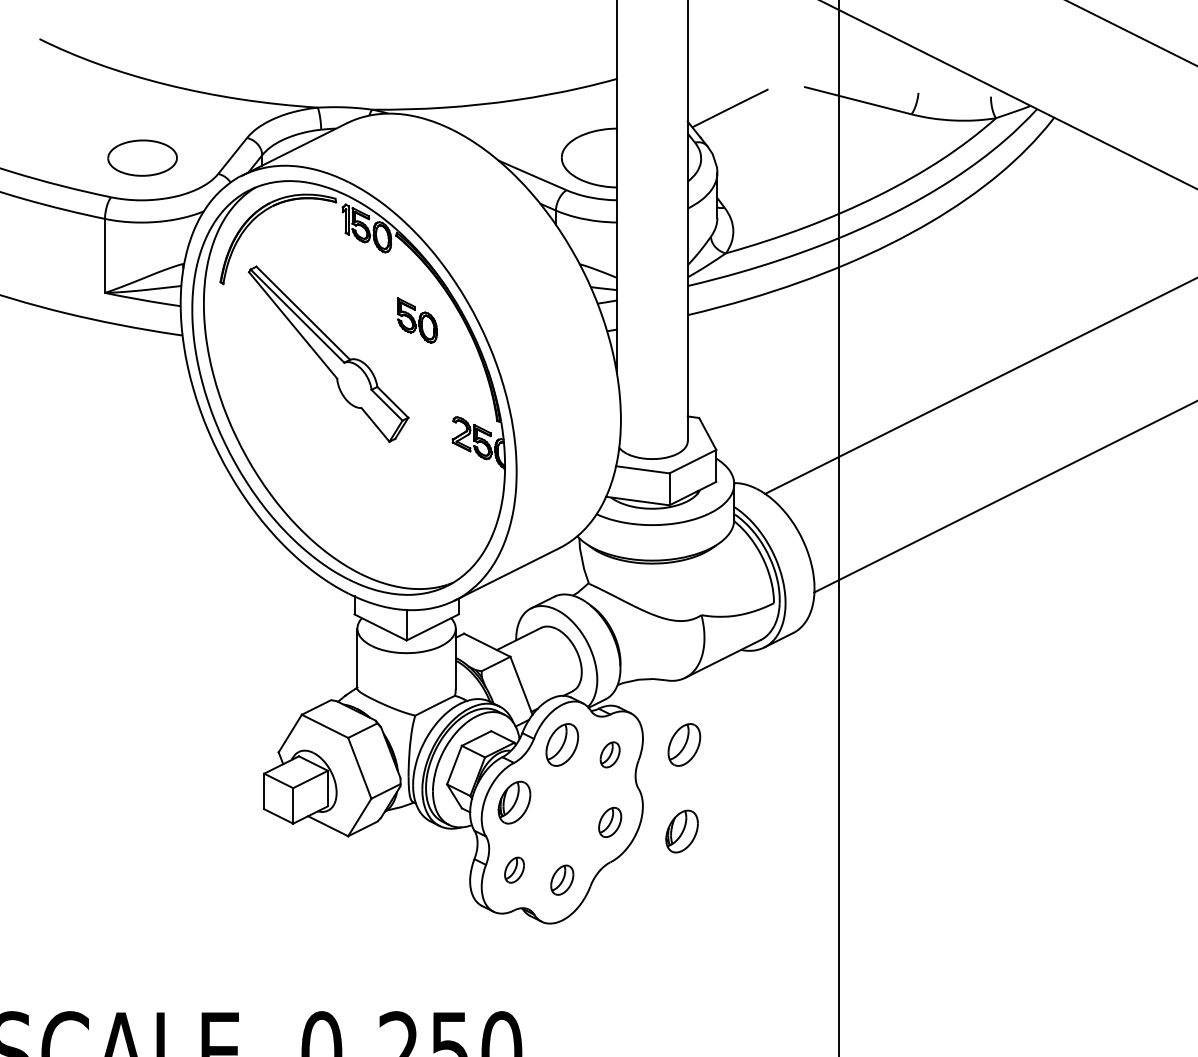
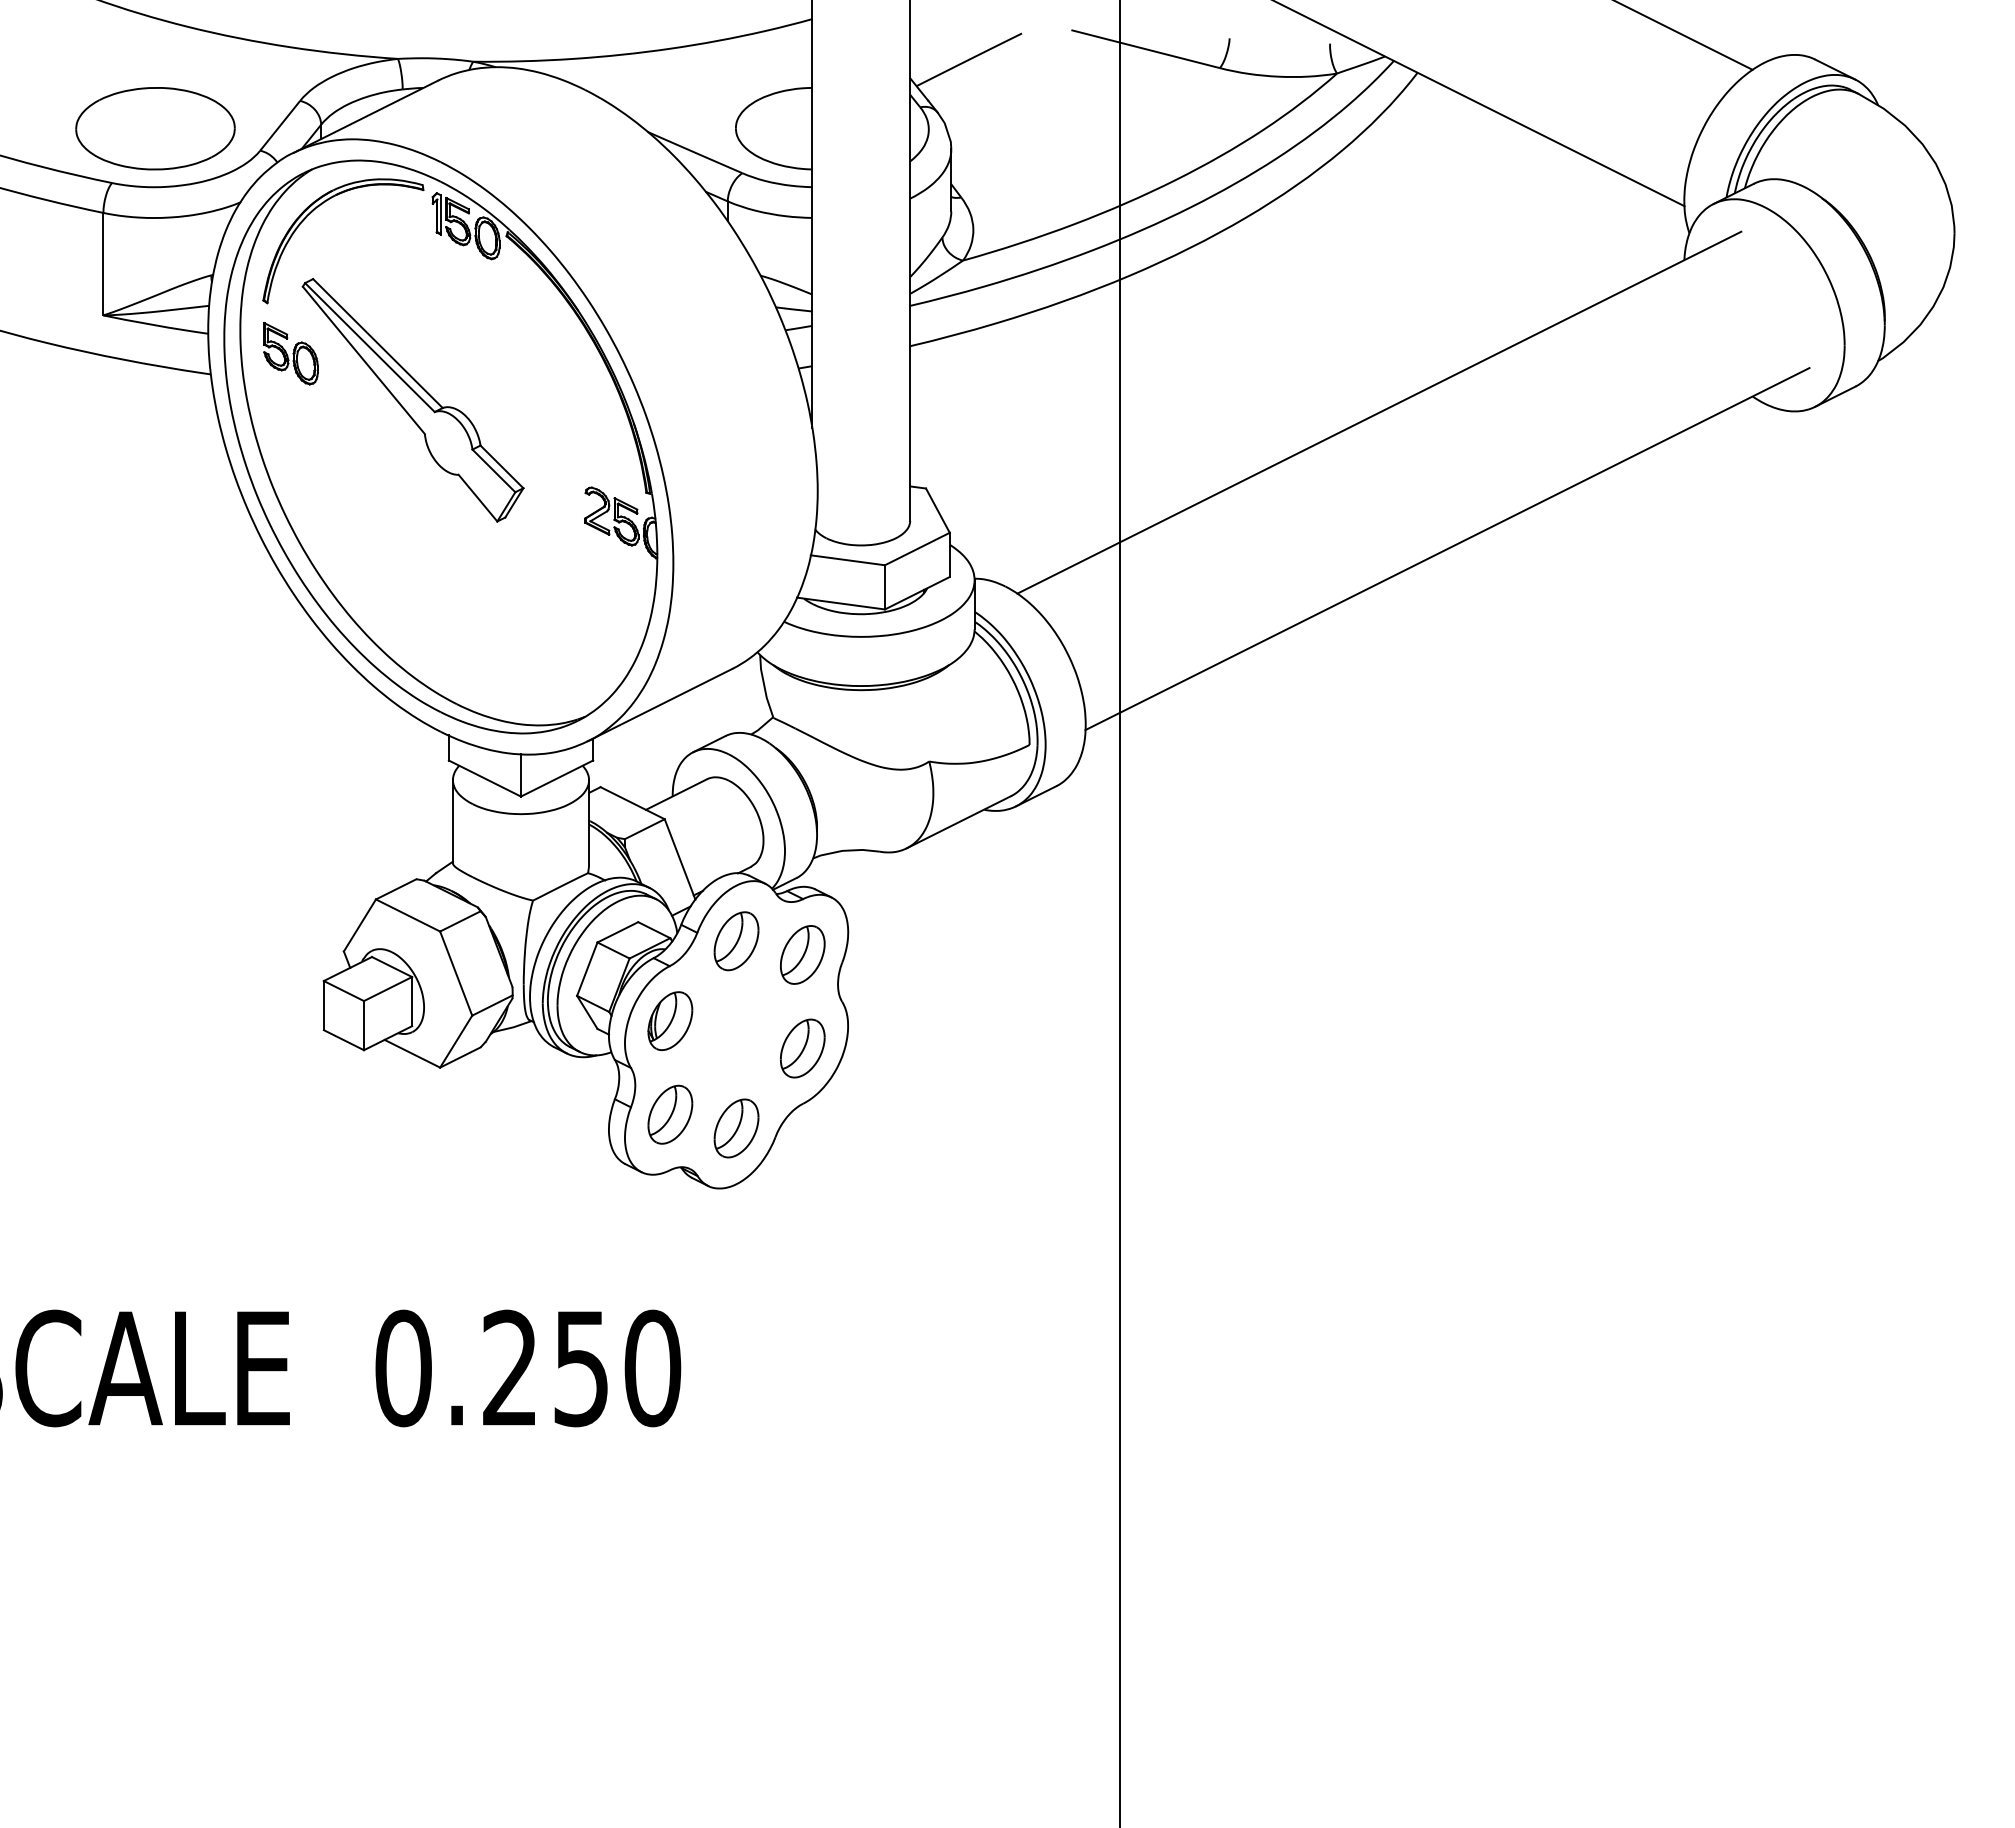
part: (142, 157) -> (155, 128), size x1.67
part: (417, 320) -> (290, 353), moved
part: (684, 745) -> (905, 941), removed
part: (609, 754) -> (802, 954), size x1.67
part: (609, 822) -> (802, 1048), size x1.43
part: (682, 831) -> (902, 1061), removed
part: (514, 870) -> (670, 1114), size x1.67
part: (562, 880) -> (736, 1128), size x1.43

